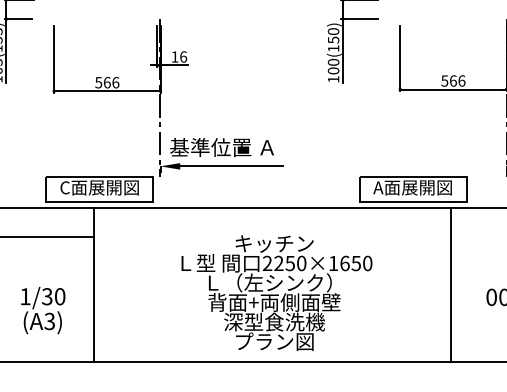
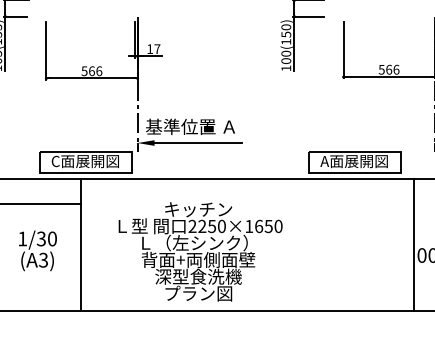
text: (183, 57) -> (157, 49), 16 -> 17
line: (451, 284) -> (414, 244), moved
text: (276, 292) -> (200, 251), moved
text: (42, 310) -> (37, 250), moved

